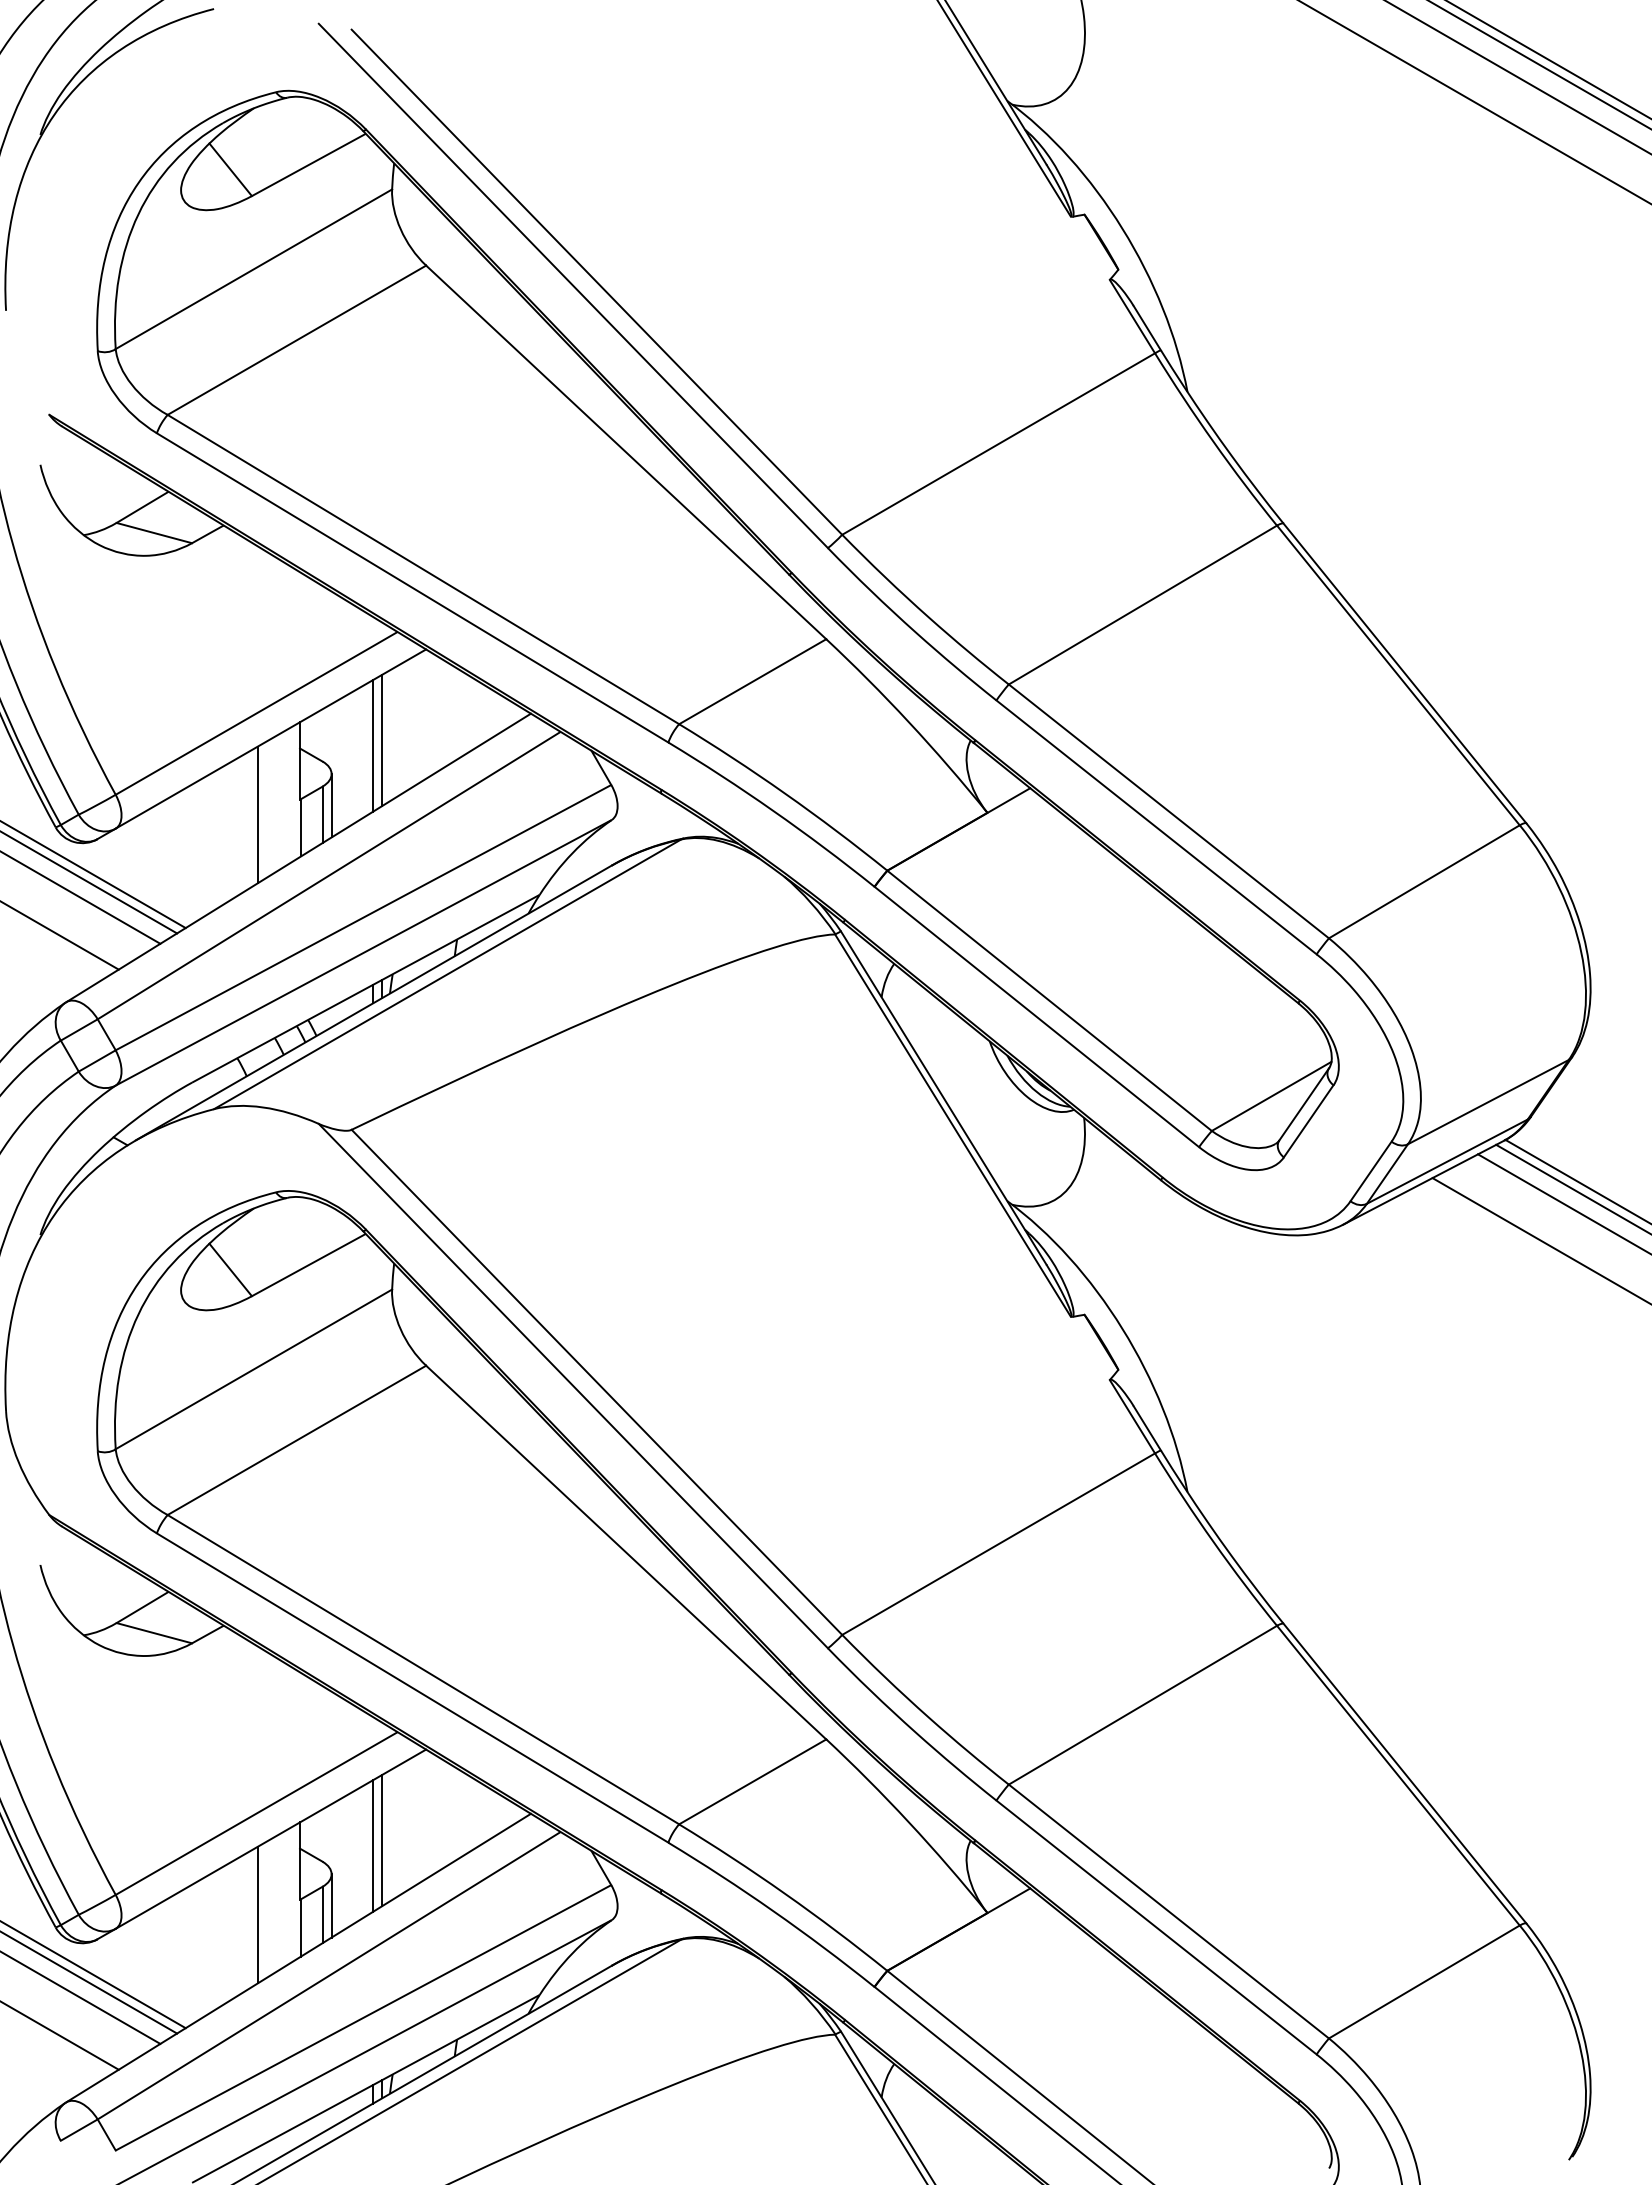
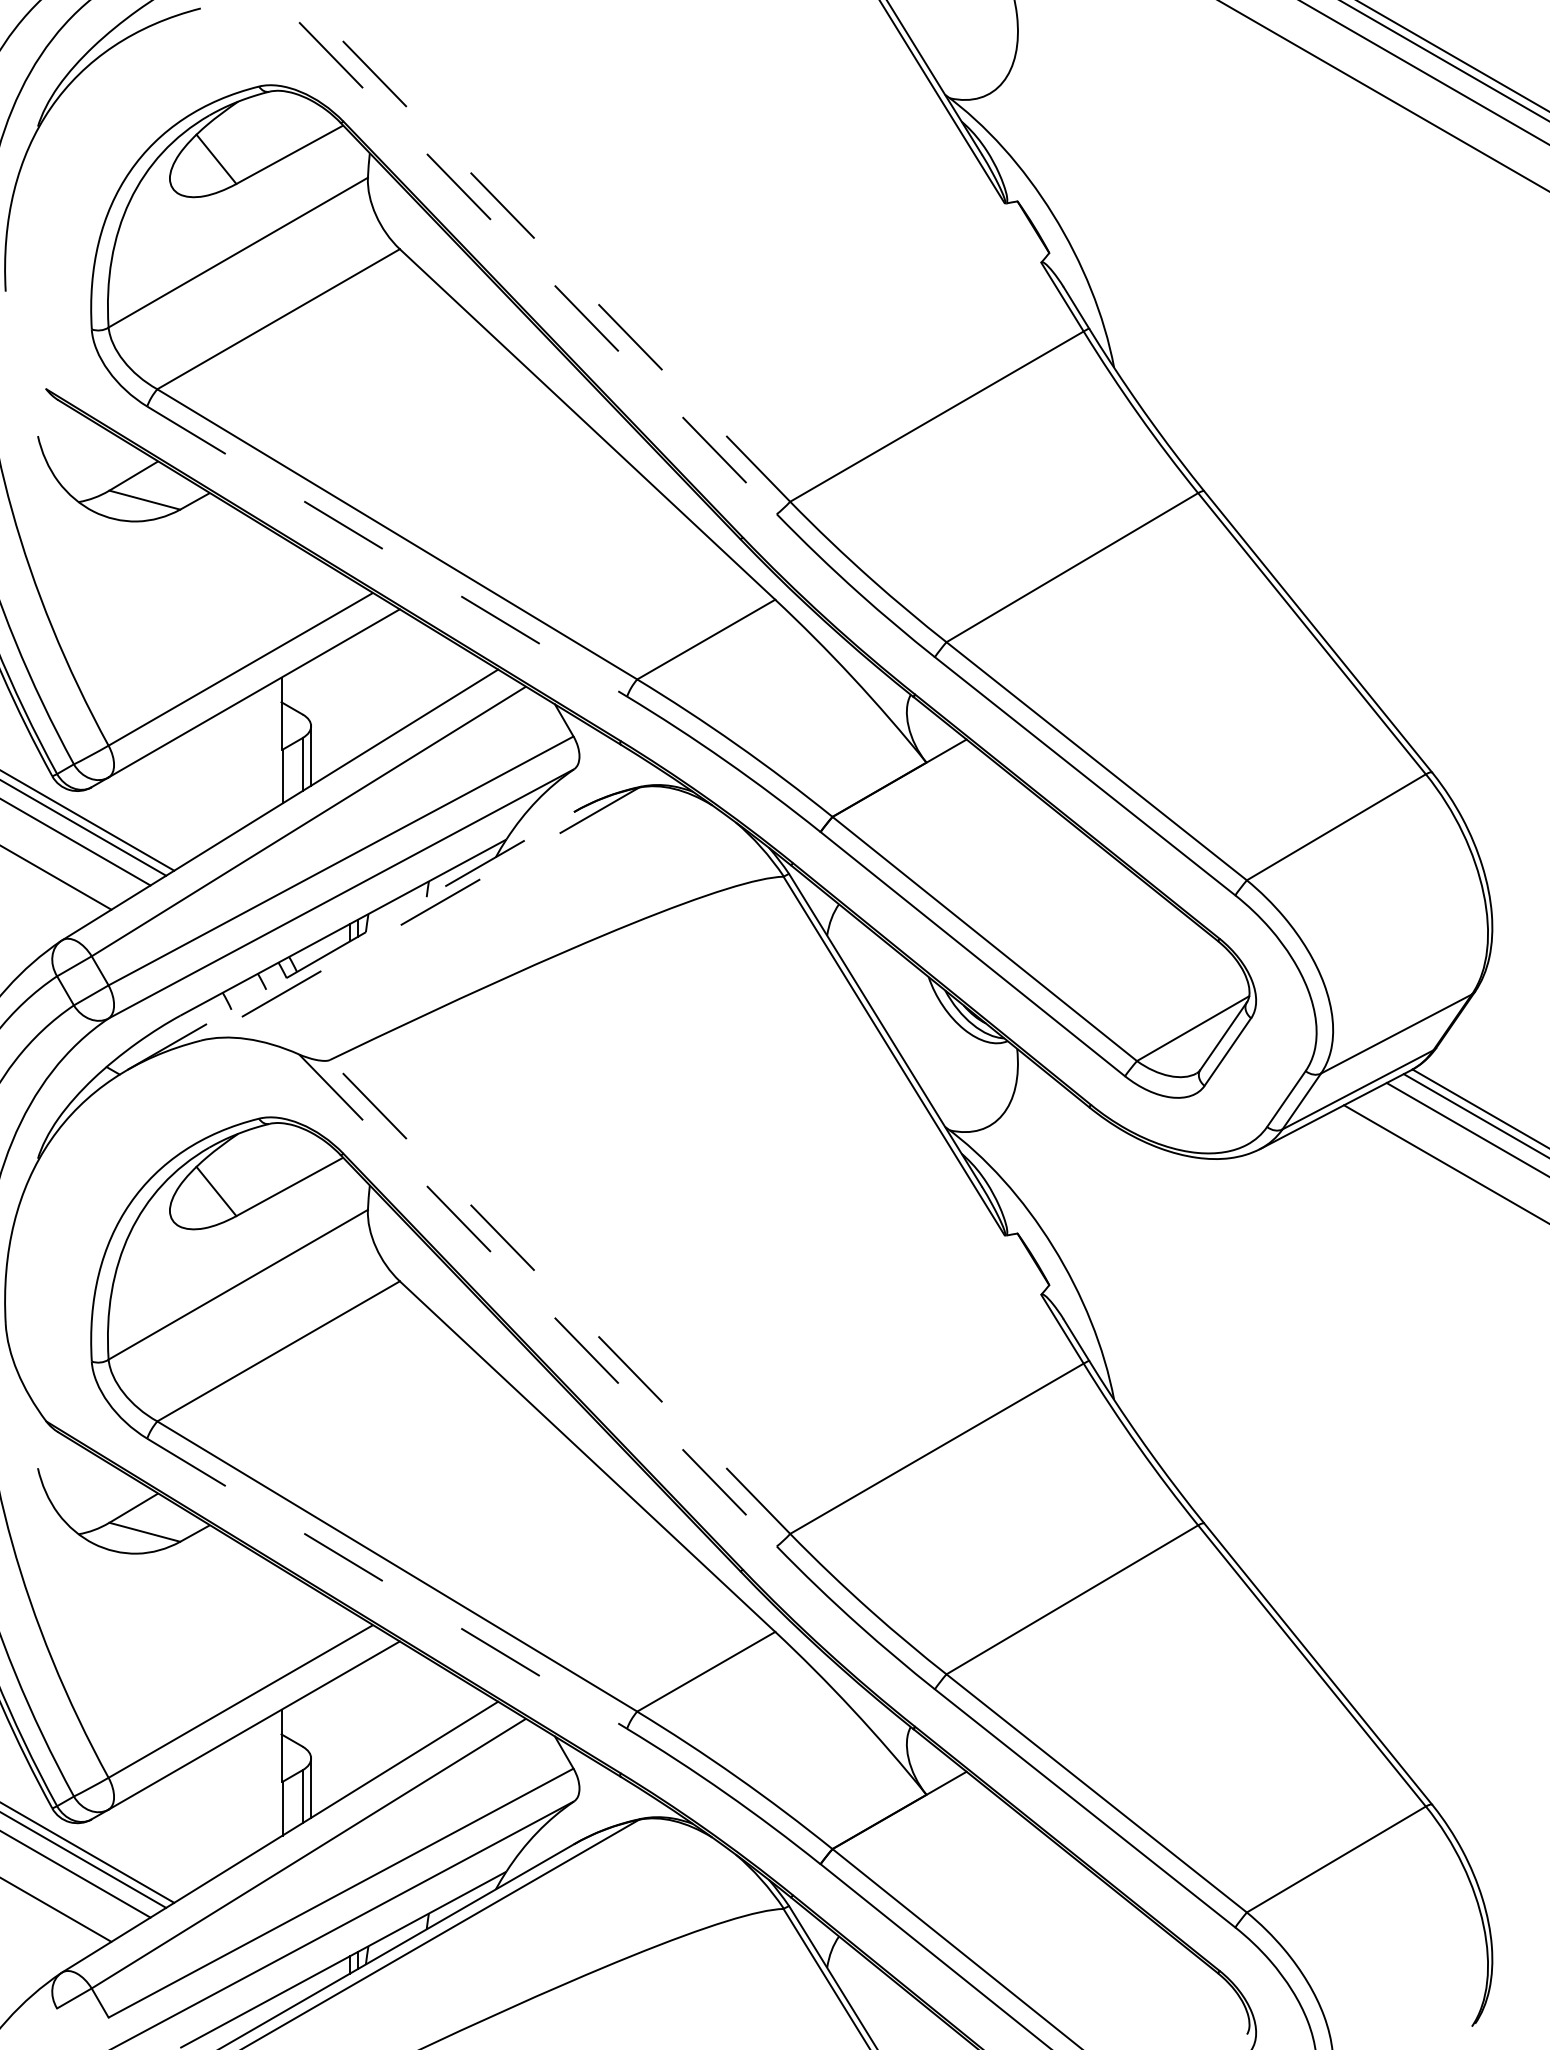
line: (596, 281) -> (559, 264), solid -> dashed
line: (573, 286) -> (538, 268), solid -> dashed
line: (412, 587) -> (387, 551), solid -> dashed
line: (381, 740) -> (357, 694), removed
line: (373, 745) -> (350, 699), removed
line: (257, 814) -> (241, 764), removed
line: (447, 974) -> (419, 914), solid -> dashed
line: (373, 1002) -> (350, 940), solid -> dashed
line: (596, 1381) -> (559, 1296), solid -> dashed
line: (573, 1386) -> (538, 1300), solid -> dashed
line: (412, 1688) -> (387, 1584), solid -> dashed
line: (381, 1840) -> (357, 1726), removed
line: (373, 1845) -> (350, 1731), removed
line: (257, 1914) -> (241, 1796), removed

